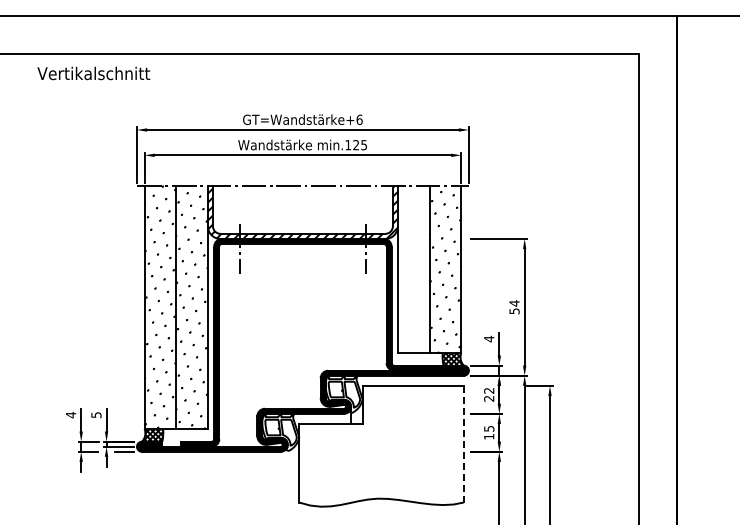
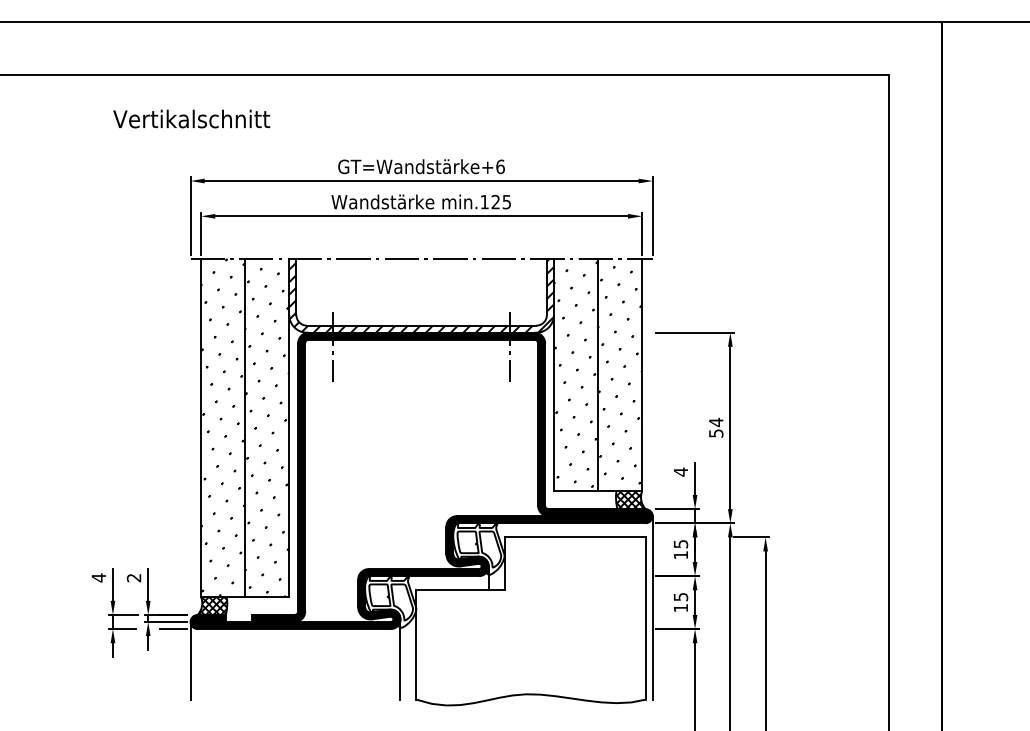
text: (93, 73) -> (191, 119), moved
hatch: (413, 267) -> (575, 372), added
text: (489, 394) -> (681, 549), 22 -> 15
text: (96, 415) -> (134, 578), 5 -> 2
line: (468, 436) -> (652, 607), added
line: (463, 443) -> (645, 617), dashed -> solid
line: (287, 473) -> (400, 659), added
line: (136, 474) -> (189, 660), added

